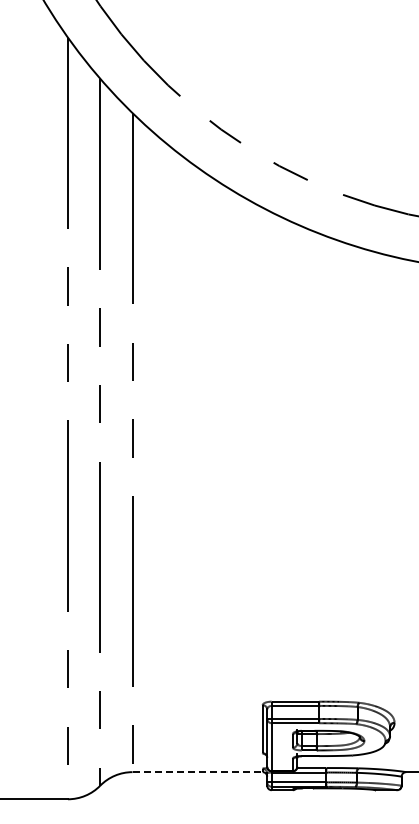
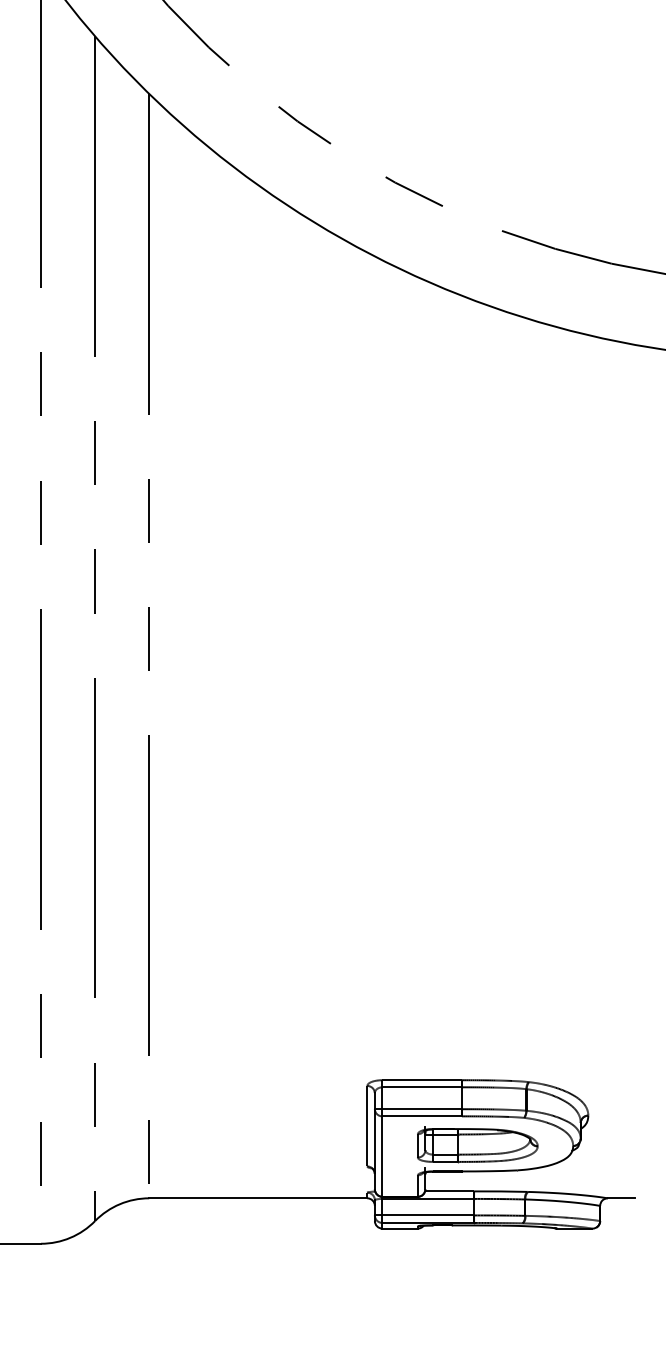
line: (198, 772) -> (259, 1198), dashed -> solid

